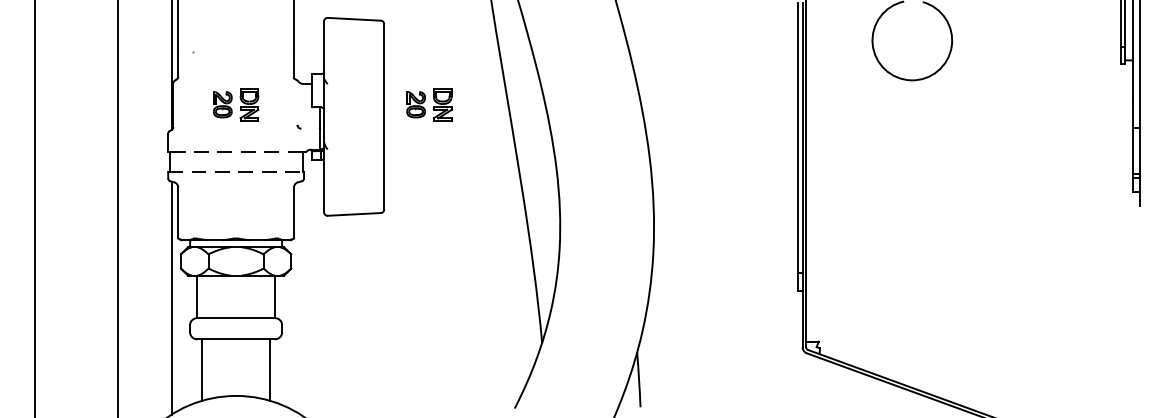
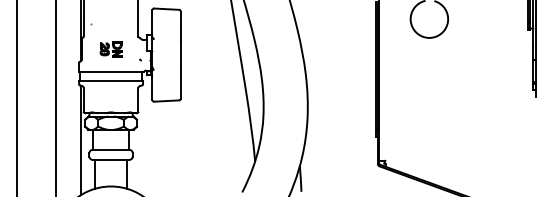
part: (428, 104) -> (201, 49), removed
line: (234, 151) -> (110, 71), dashed -> solid
line: (236, 172) -> (111, 81), dashed -> solid

